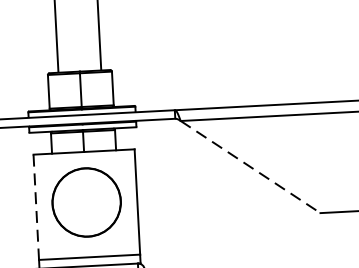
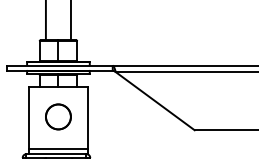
line: (251, 167) -> (155, 101), dashed -> solid
circle: (86, 201) -> (58, 116), size x0.62
line: (35, 207) -> (28, 118), dashed -> solid

